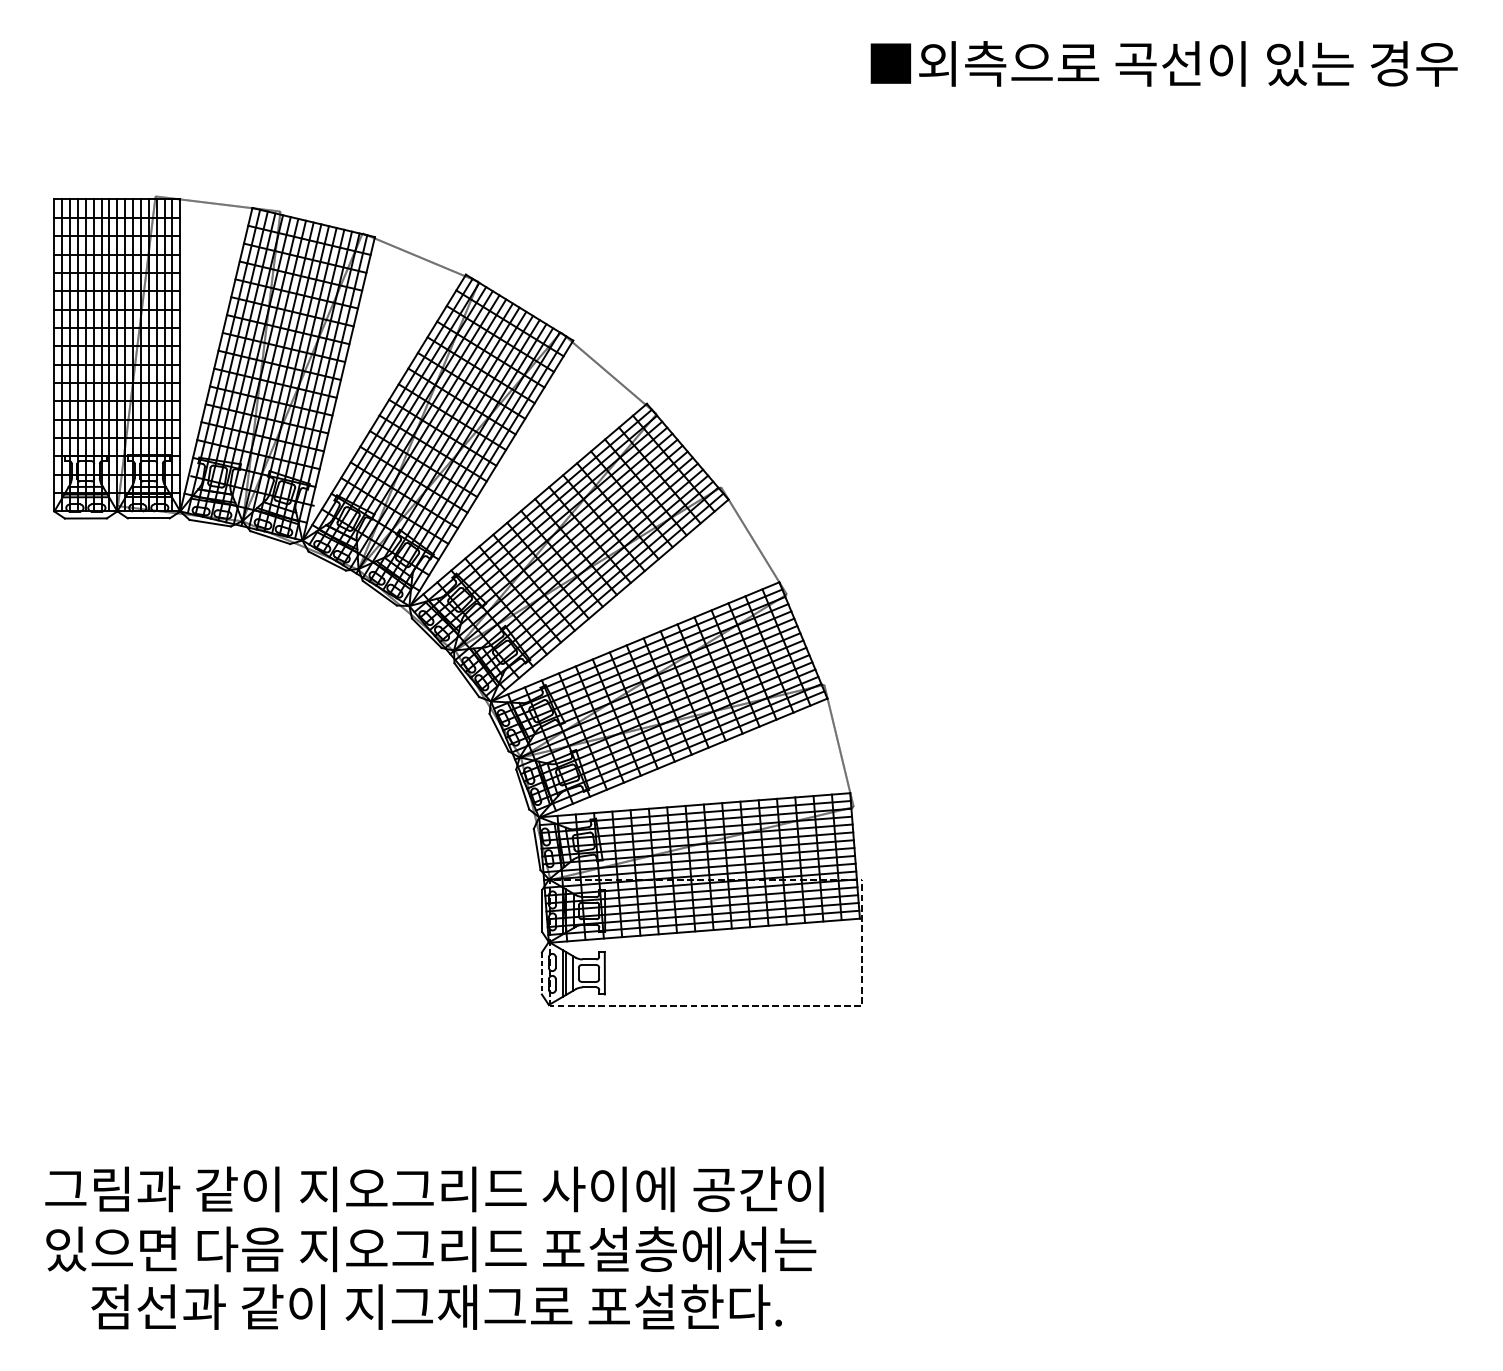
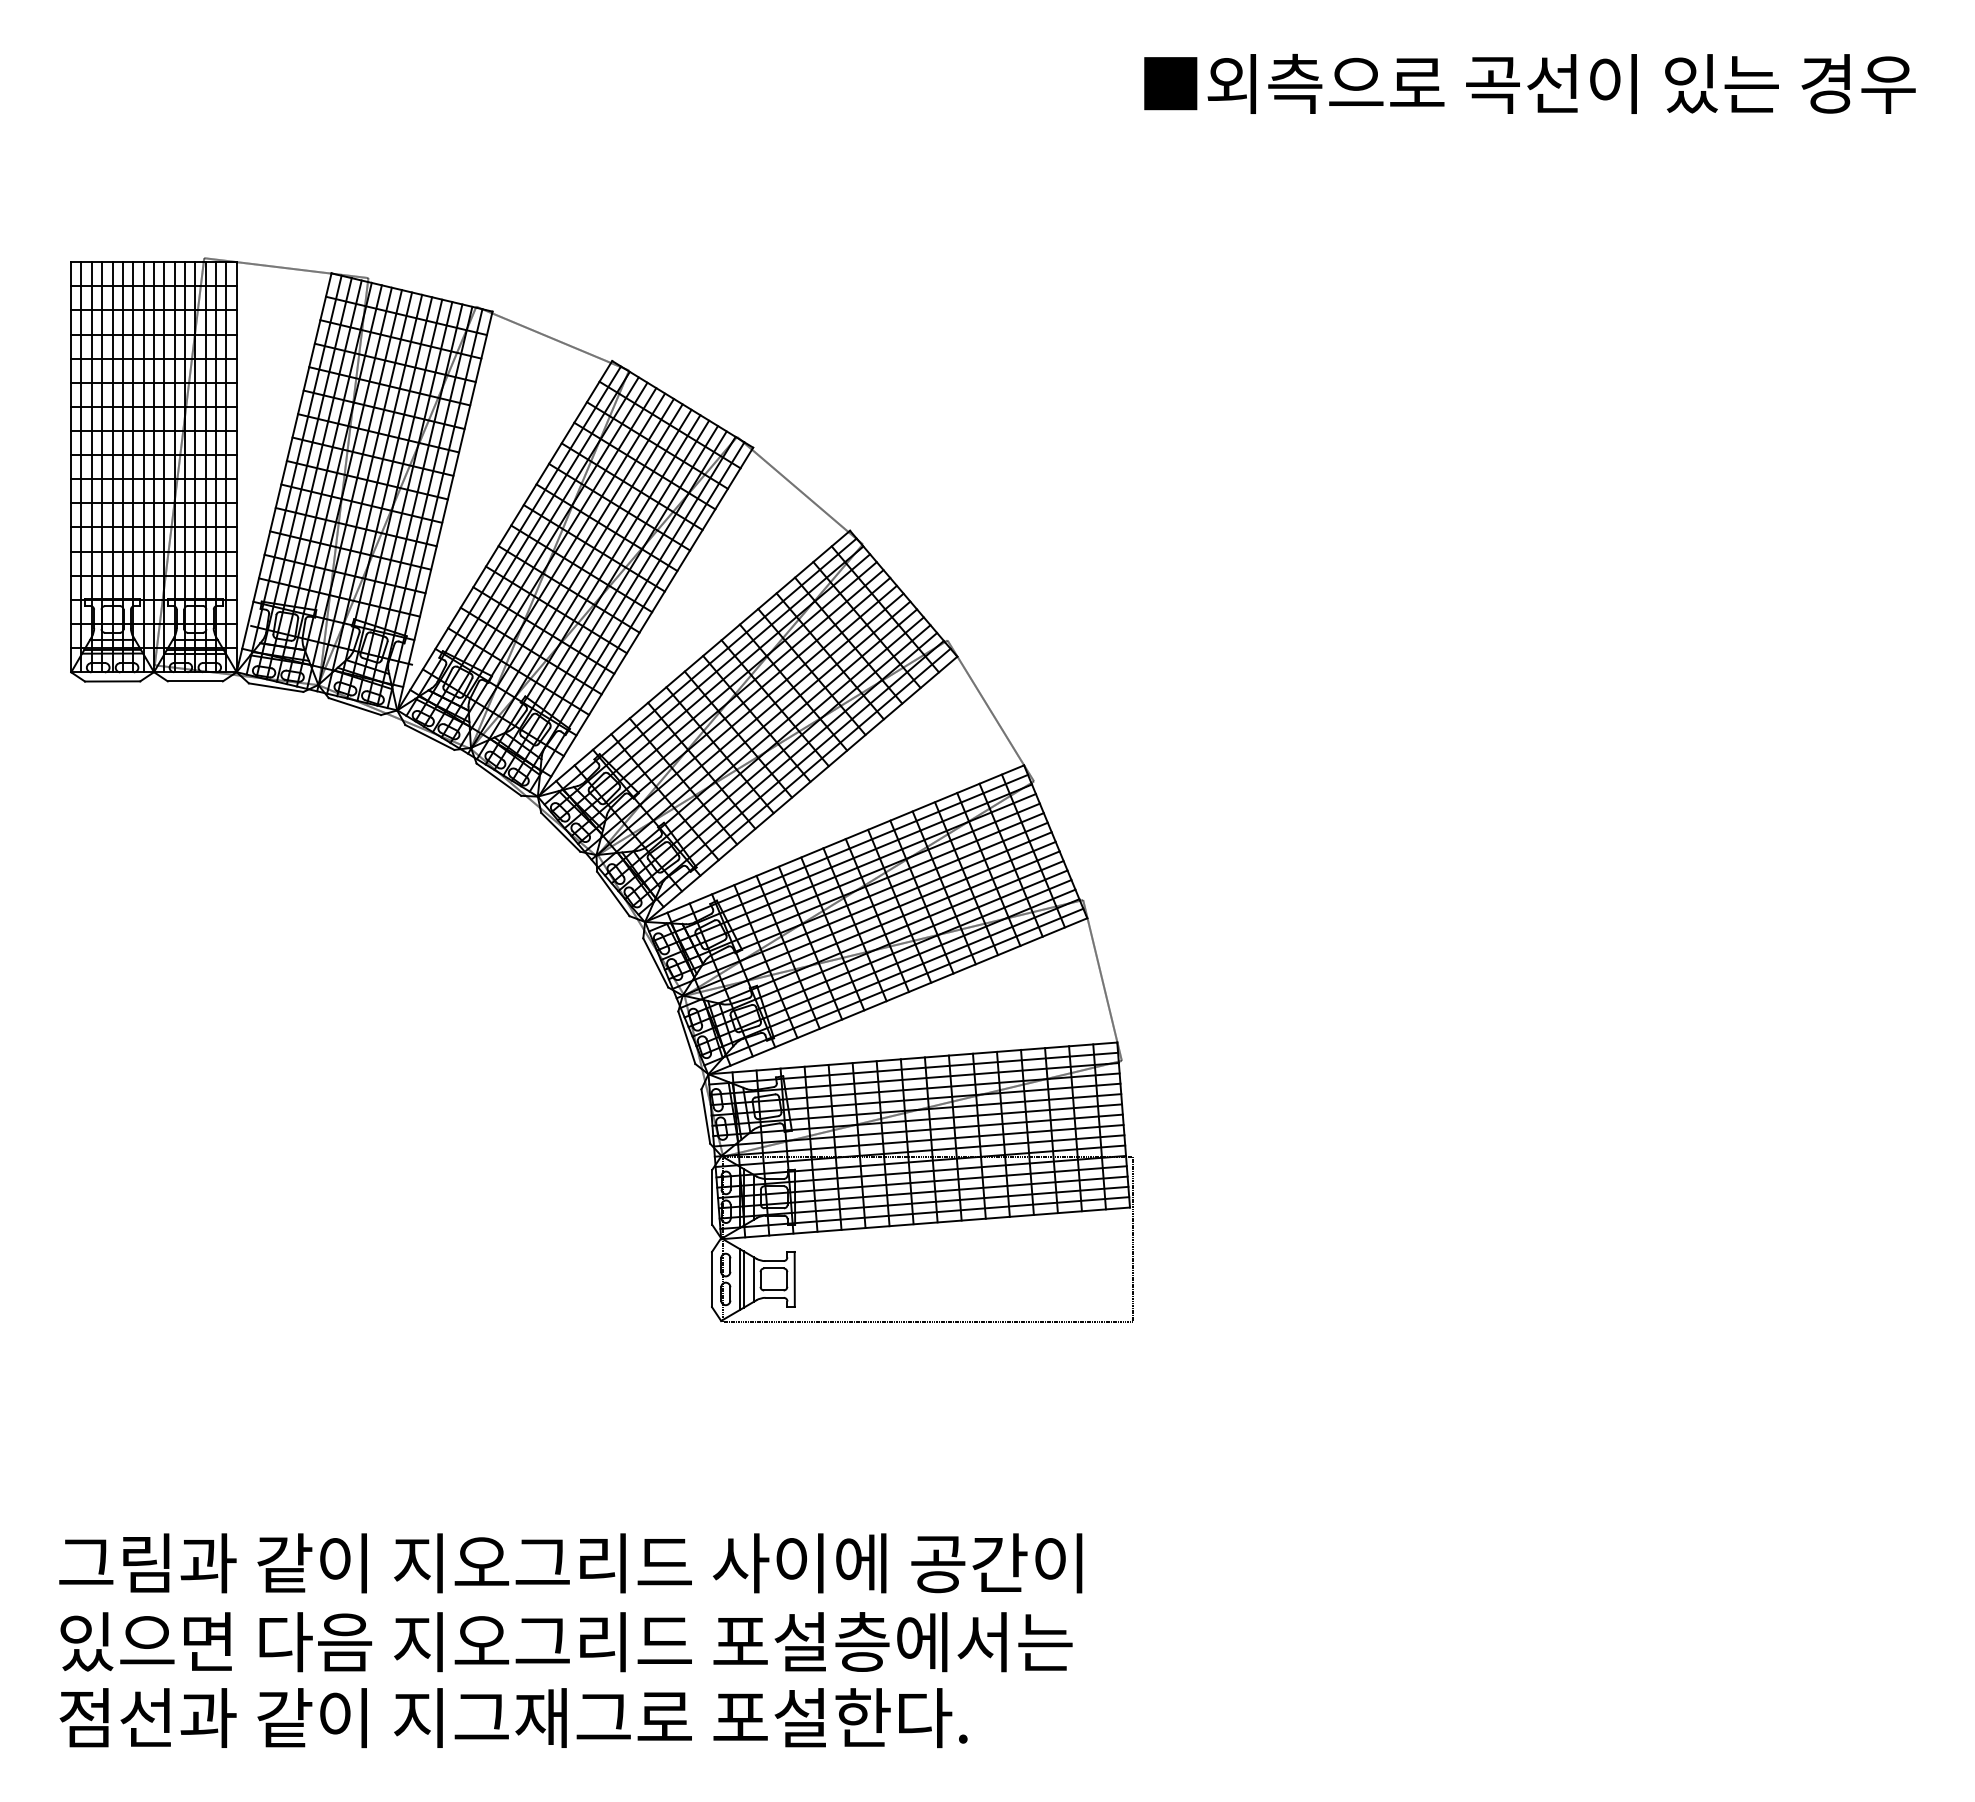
line: (542, 973) -> (712, 1279), dashed -> solid
text: (436, 1307) -> (513, 1718), moved

